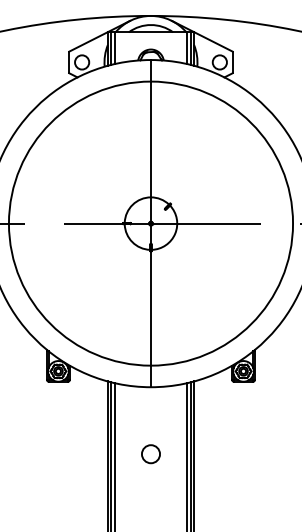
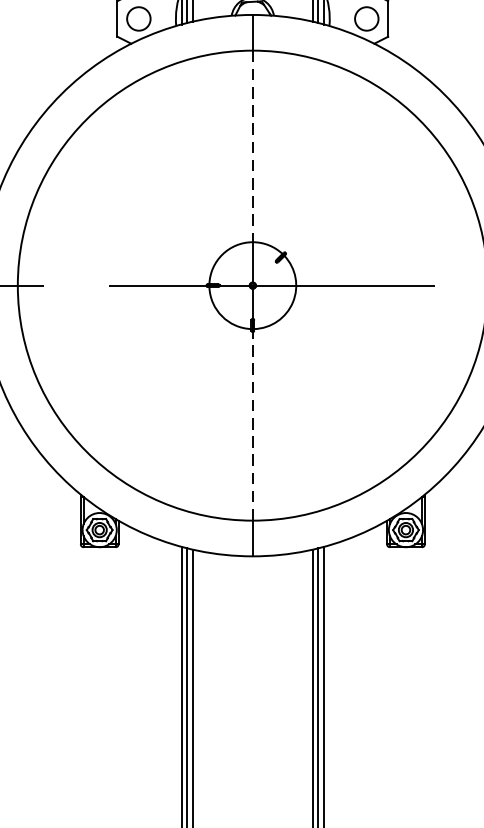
line: (151, 139) -> (253, 146), solid -> dashed
line: (151, 308) -> (253, 426), solid -> dashed
circle: (150, 454) -> (252, 667), removed

